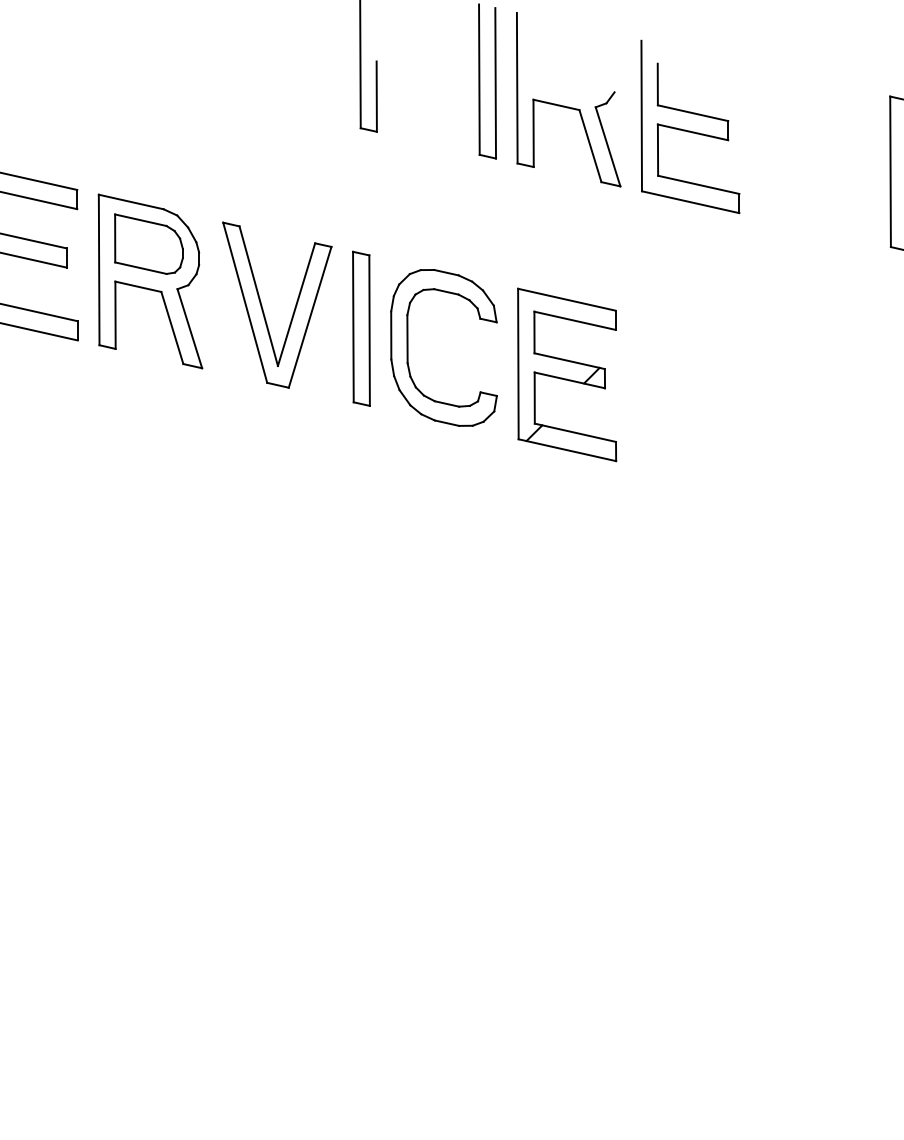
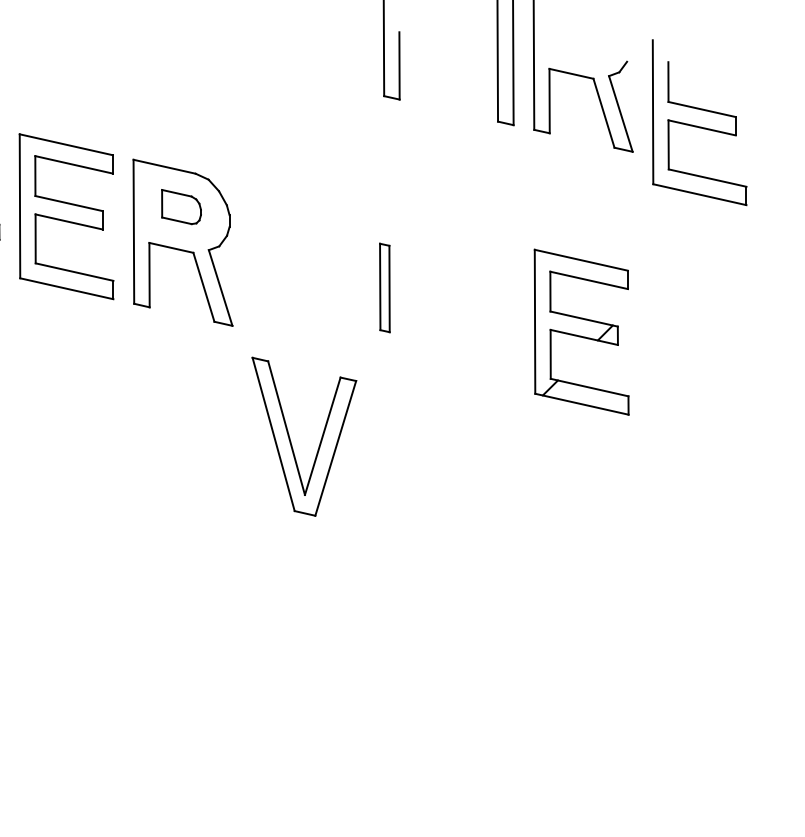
part: (690, 126) -> (699, 122), moved
part: (148, 243) -> (181, 206), size x0.6
part: (263, 308) -> (291, 439), moved
part: (361, 328) -> (384, 287), size x0.6
part: (408, 347) -> (429, 305), removed

